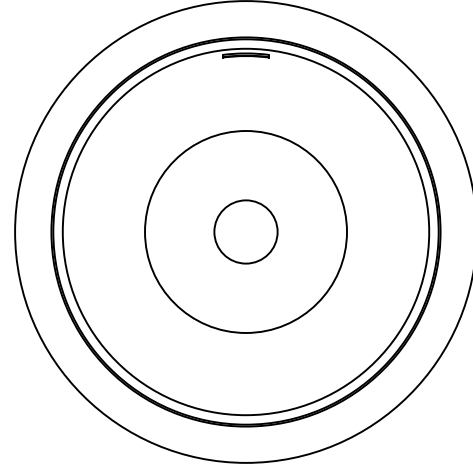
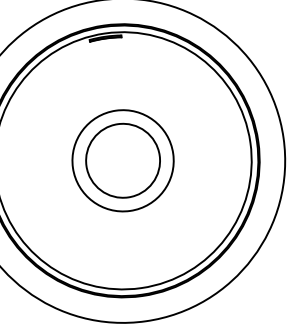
circle: (245, 231) -> (122, 160), size x0.71
circle: (245, 231) -> (122, 160), size x1.67

